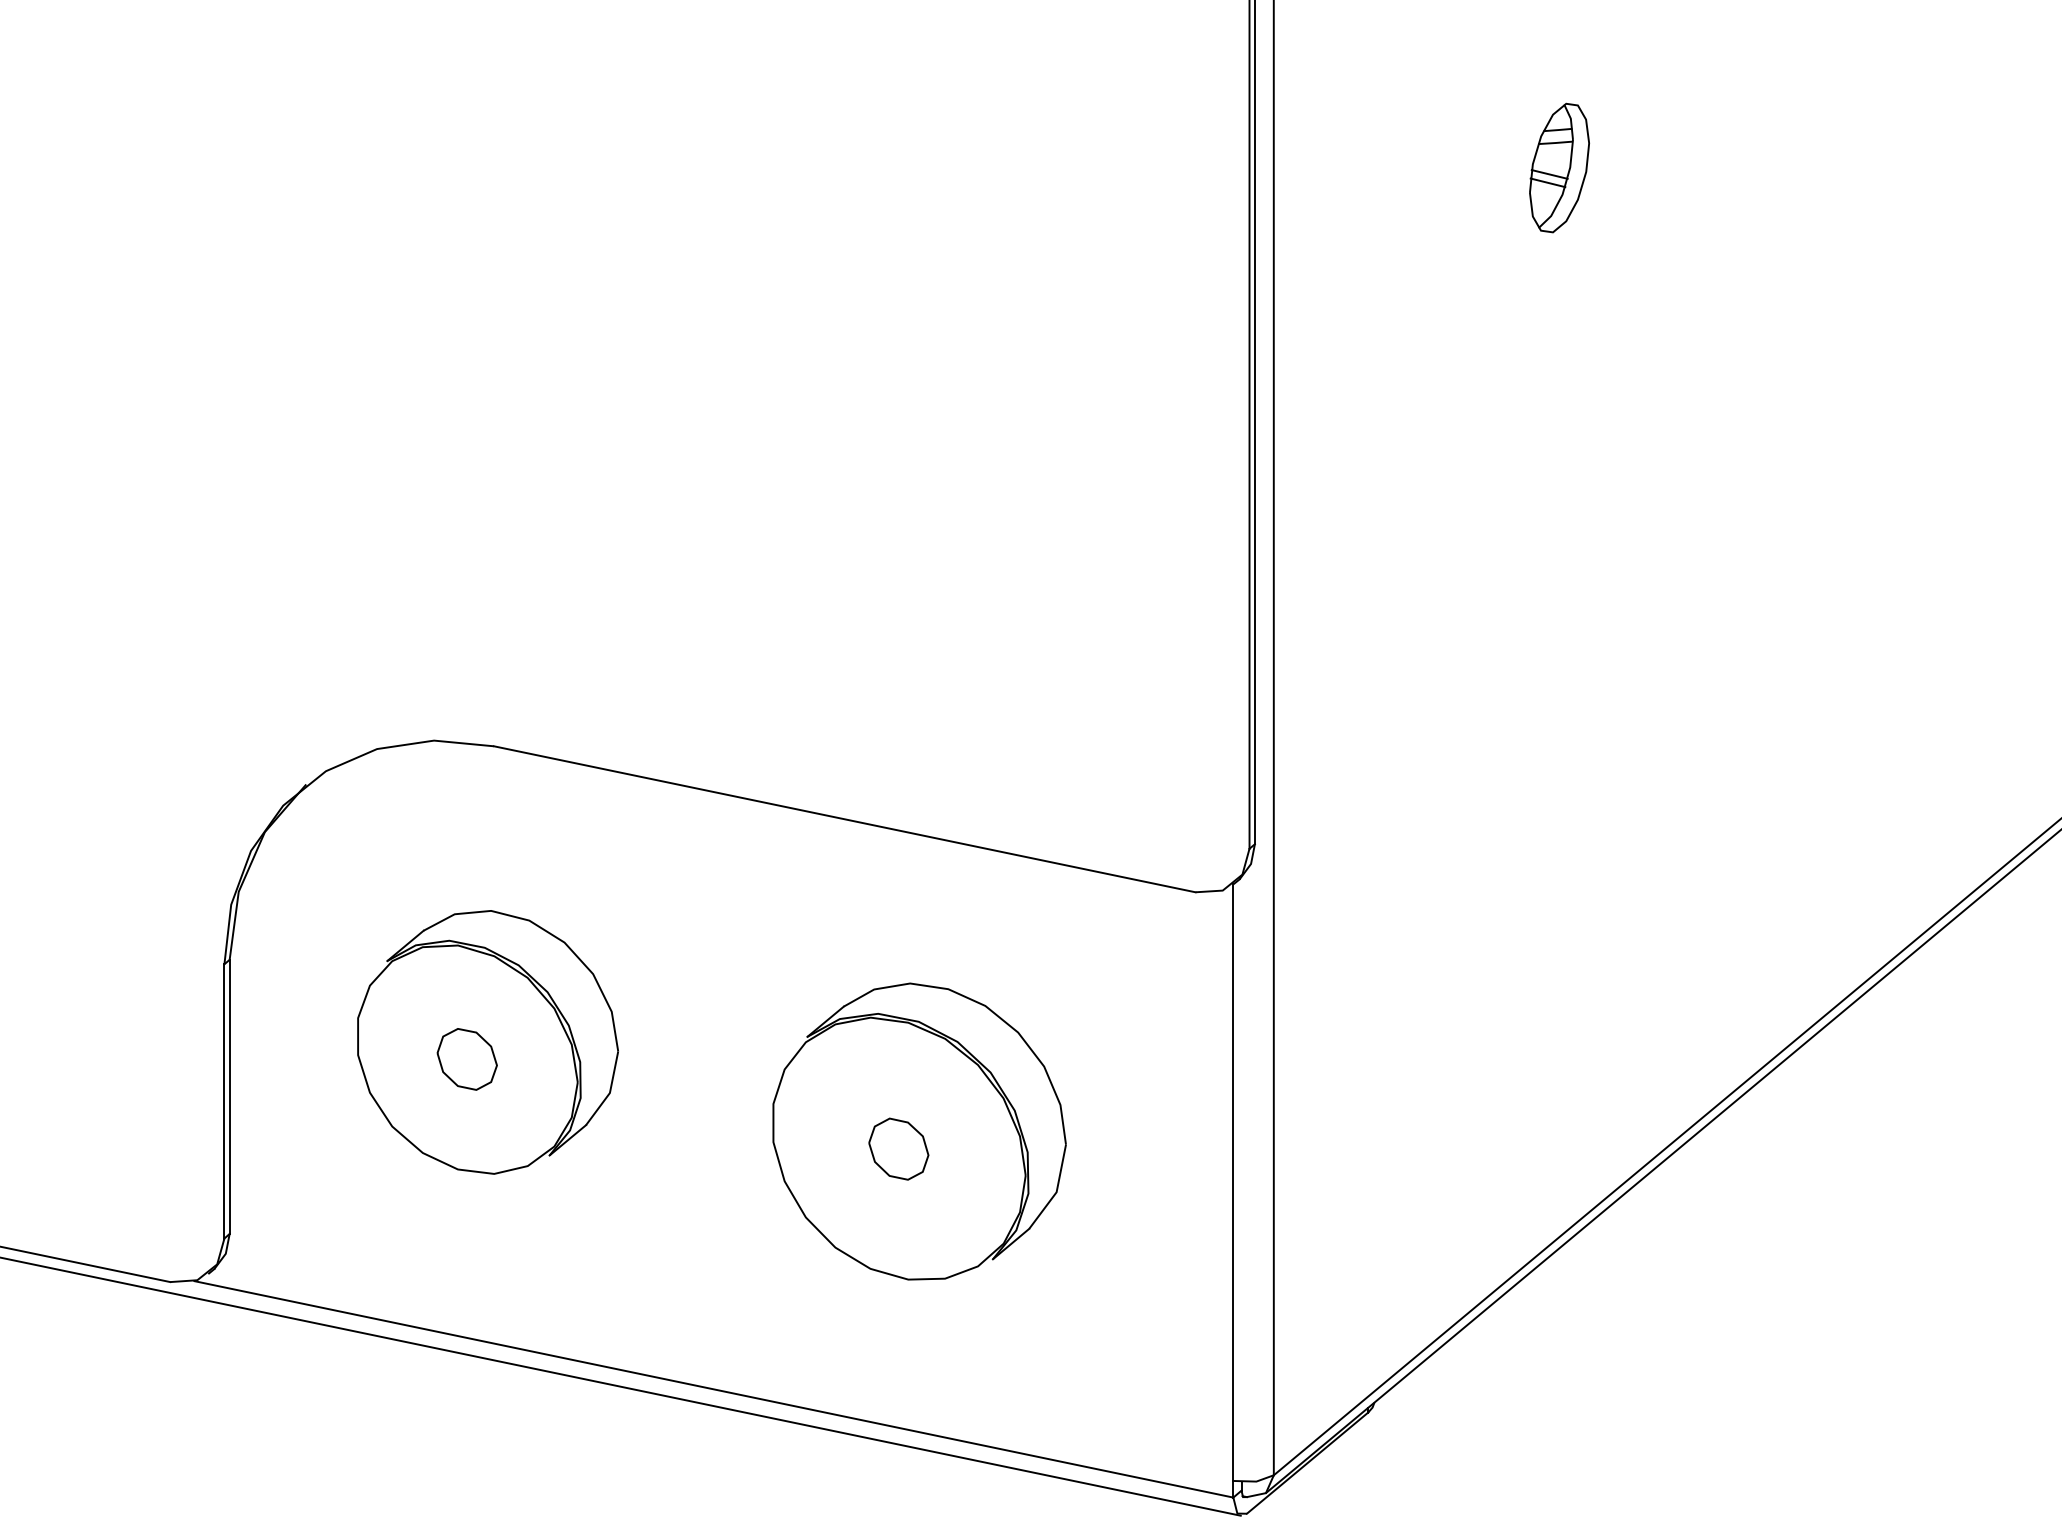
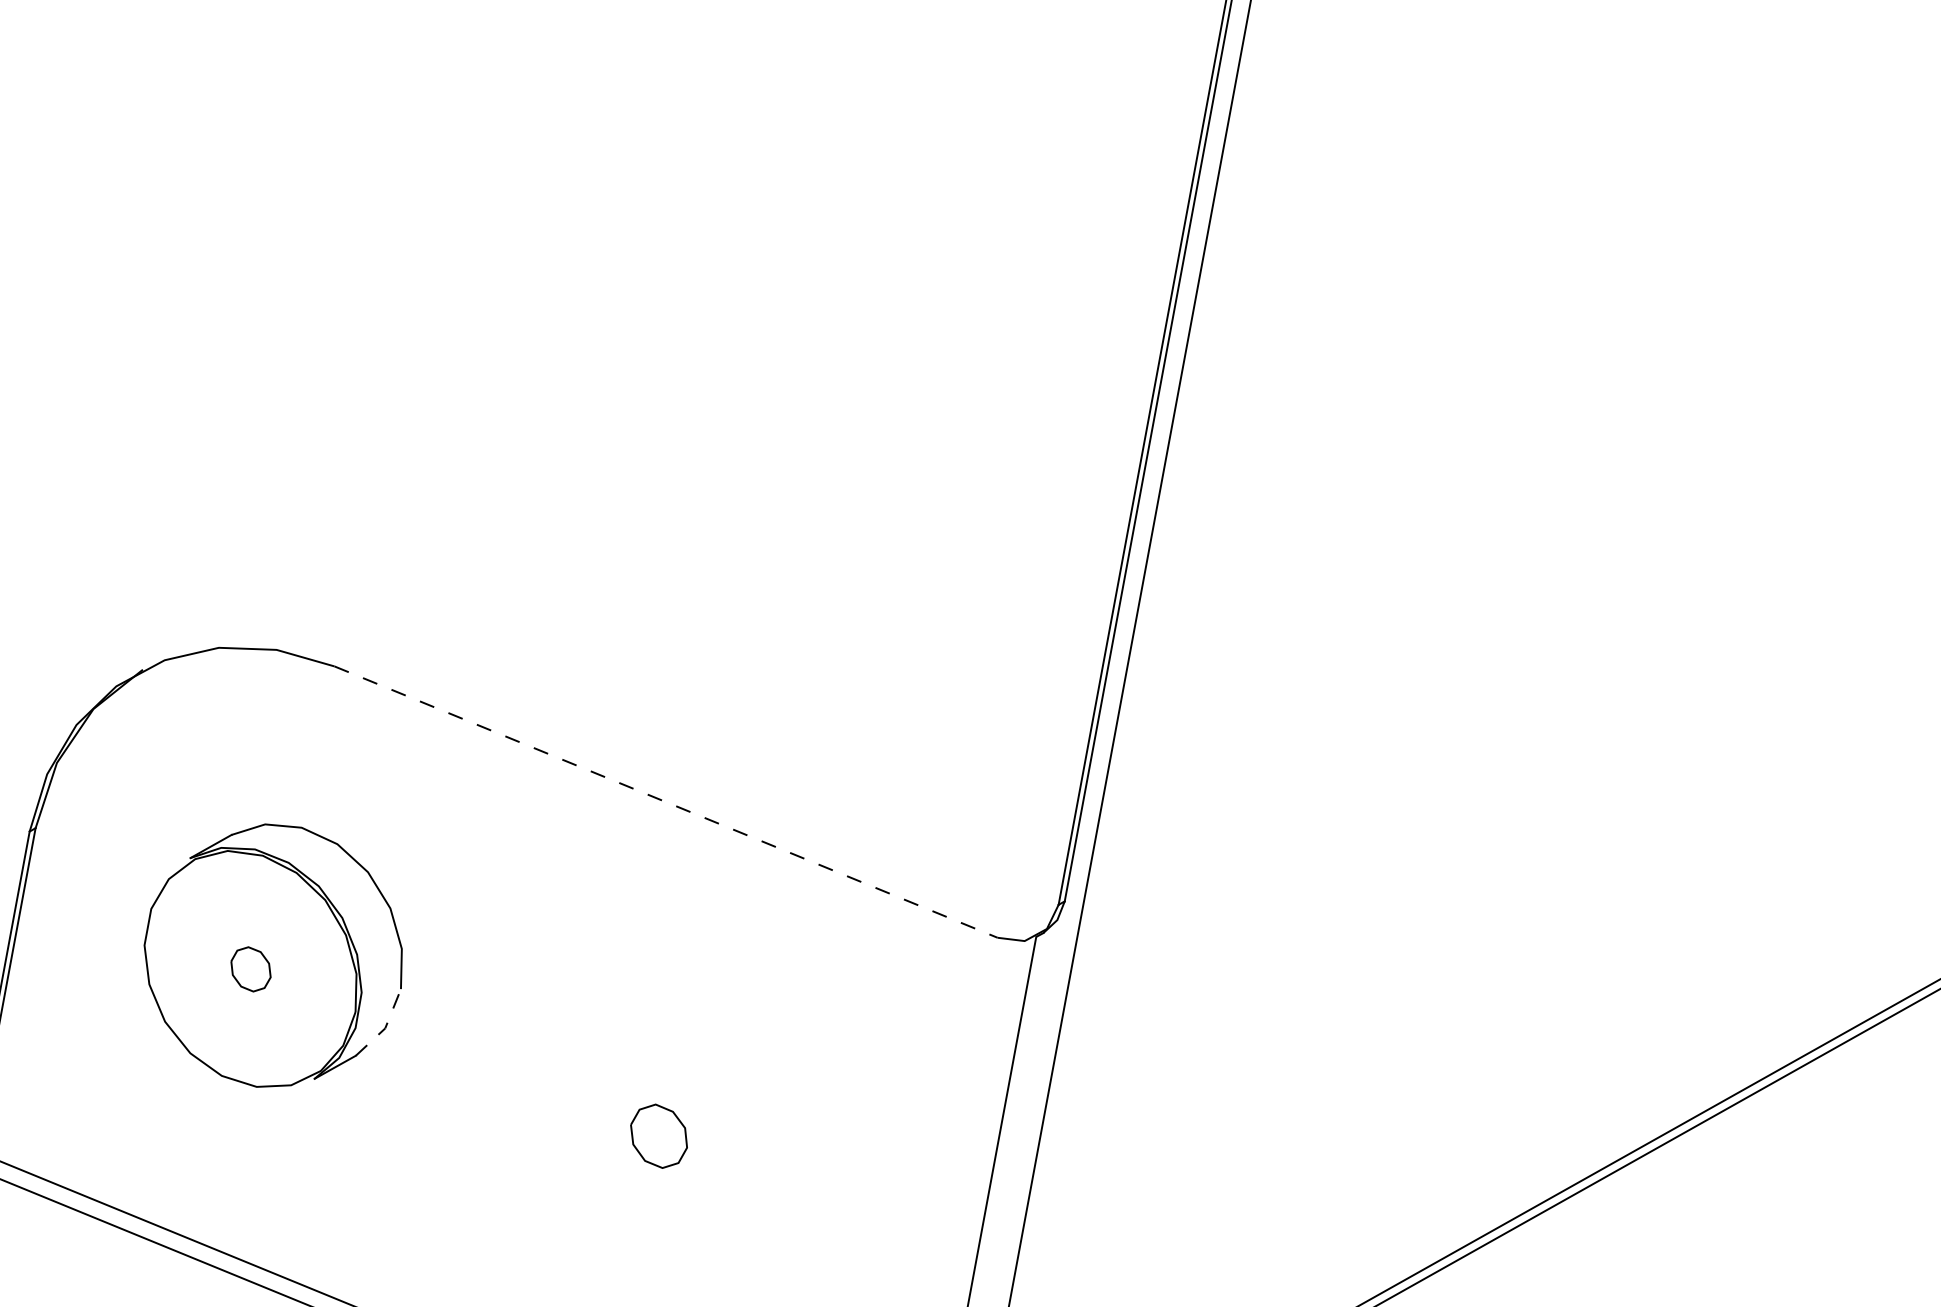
part: (1559, 167) -> (1487, 291), removed
line: (845, 819) -> (666, 802), solid -> dashed
part: (466, 1059) -> (250, 969), size x0.7
line: (610, 1092) -> (385, 1028), solid -> dashed
part: (919, 1131) -> (682, 1122), removed

